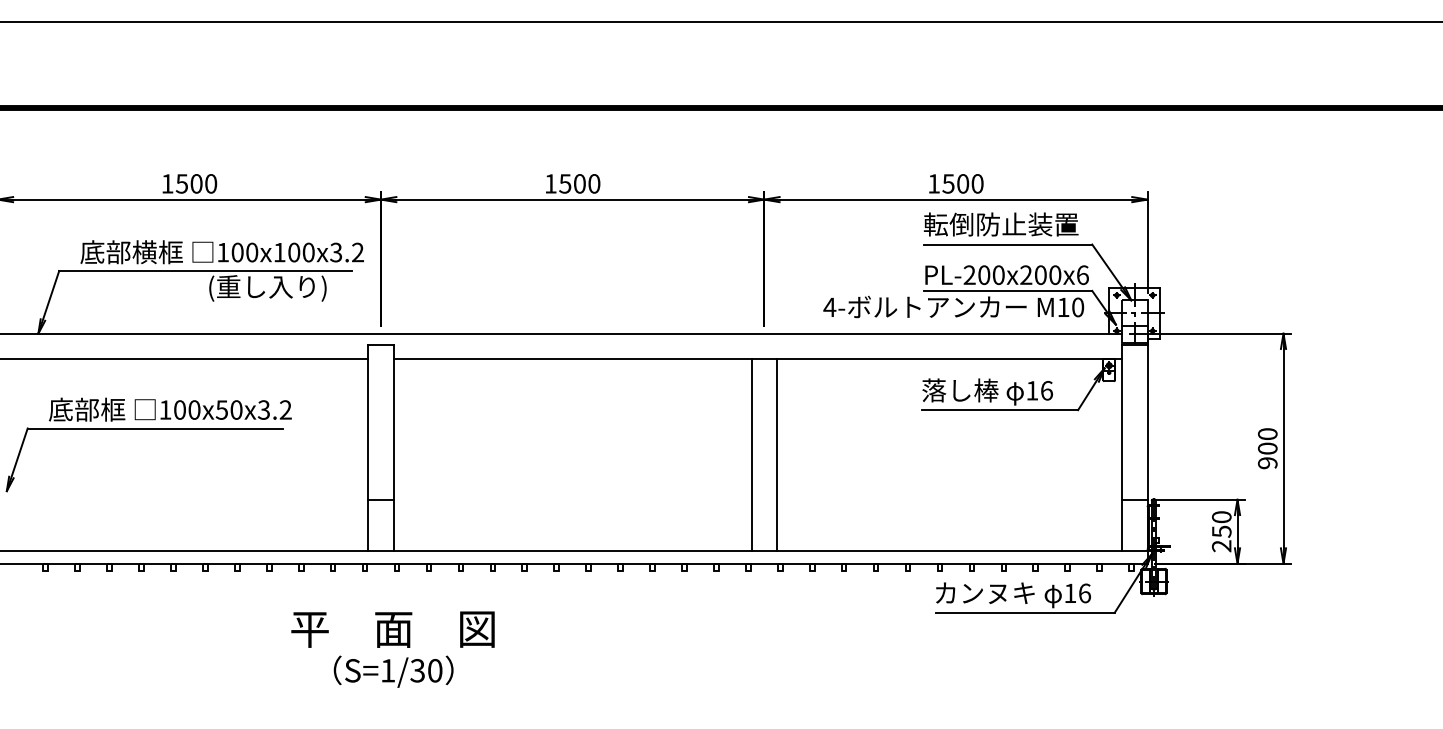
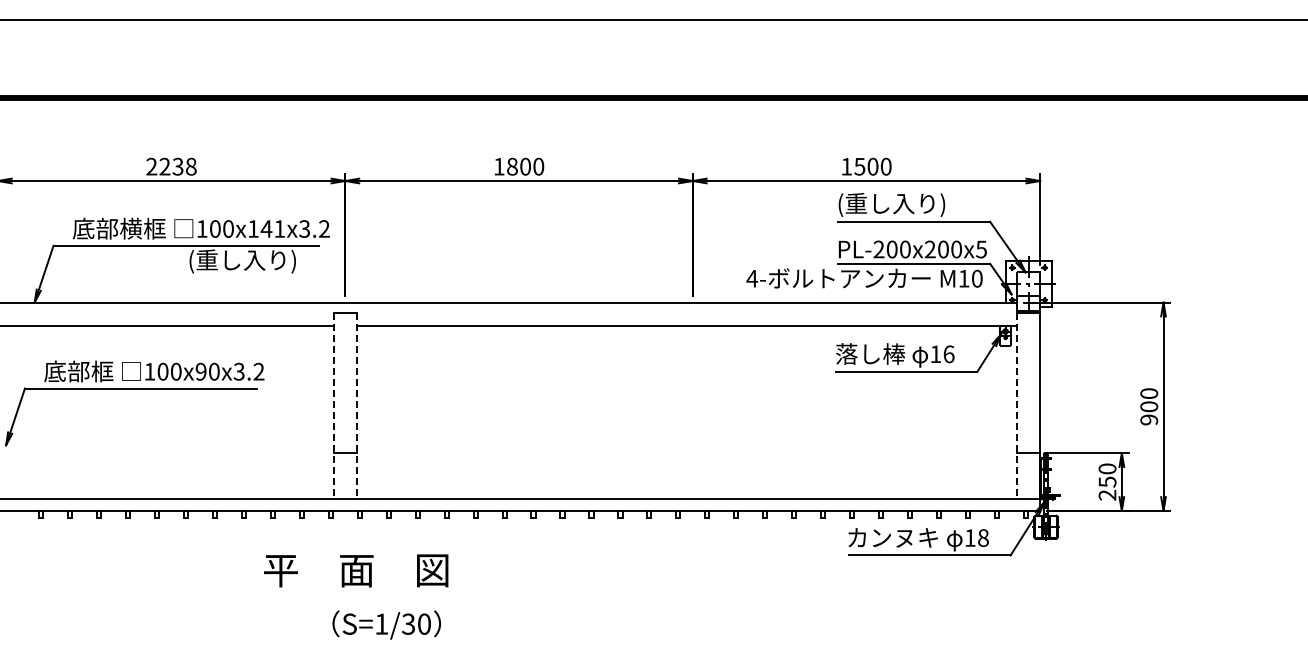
text: (189, 183) -> (171, 166), 1500 -> 2238
text: (564, 183) -> (511, 166), 1500 -> 1800
text: (1001, 225) -> (907, 204), 転倒防止装置 -> (重し入り)
text: (300, 251) -> (272, 228), 100x100x3.2 -> 100x141x3.2
text: (1082, 275) -> (981, 249), PL-200x200x6 -> PL-200x200x5
text: (221, 409) -> (200, 371), 100x50x3.2 -> 100x90x3.2
line: (367, 448) -> (333, 406), solid -> dashed
line: (393, 448) -> (356, 406), solid -> dashed
line: (1122, 448) -> (1017, 406), solid -> dashed
line: (751, 454) -> (681, 412), removed
line: (777, 454) -> (704, 412), removed
text: (1084, 592) -> (983, 537), 16 -> 18
text: (393, 671) -> (386, 624), moved

